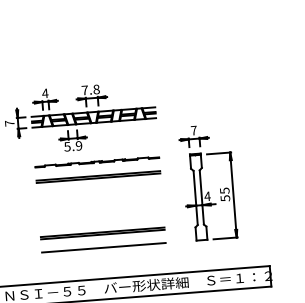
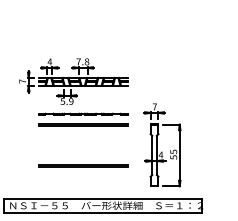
part: (208, 183) -> (162, 145), moved
line: (103, 248) -> (83, 176), removed

